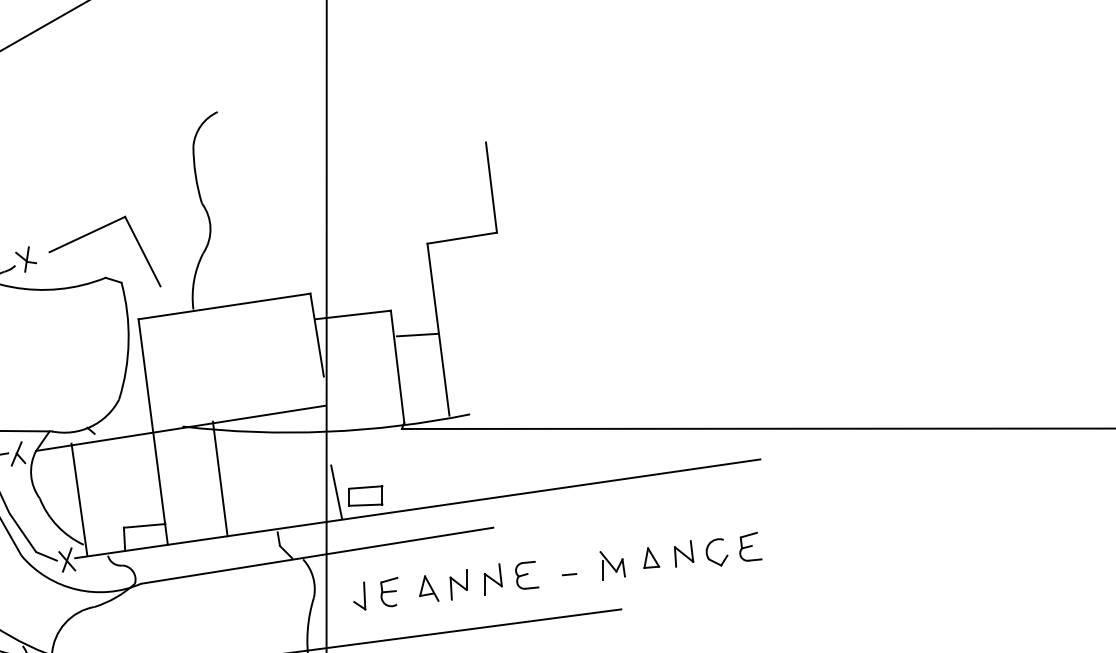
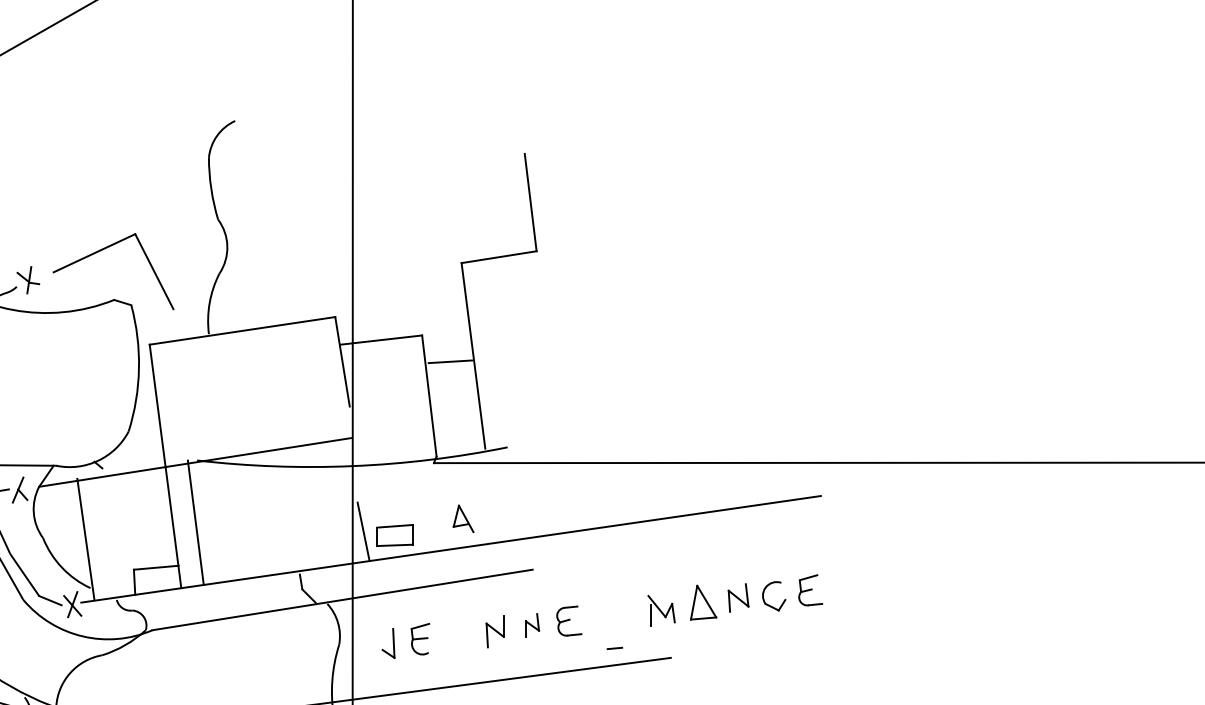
line: (219, 478) -> (194, 521), moved
part: (651, 557) -> (703, 601), size x1.6
line: (569, 574) -> (614, 648), moved
part: (492, 579) -> (531, 625), size x0.7
part: (429, 588) -> (463, 518), moved

